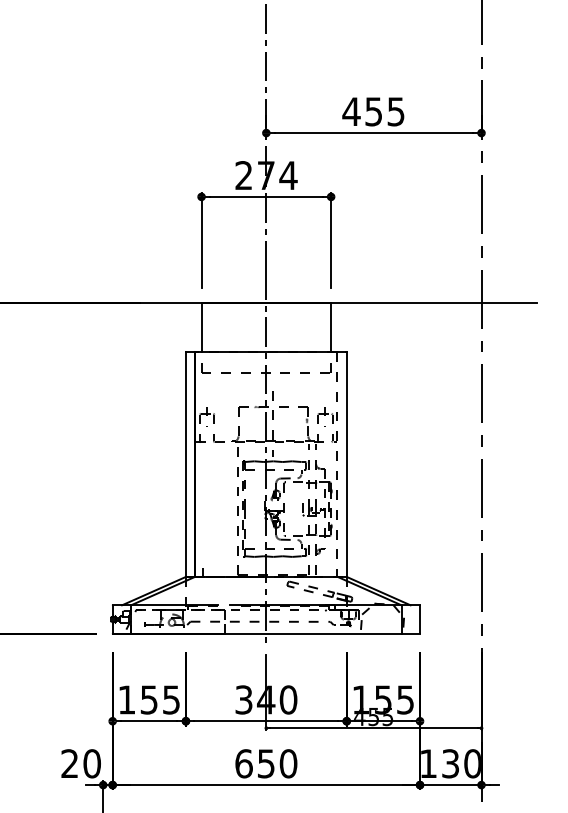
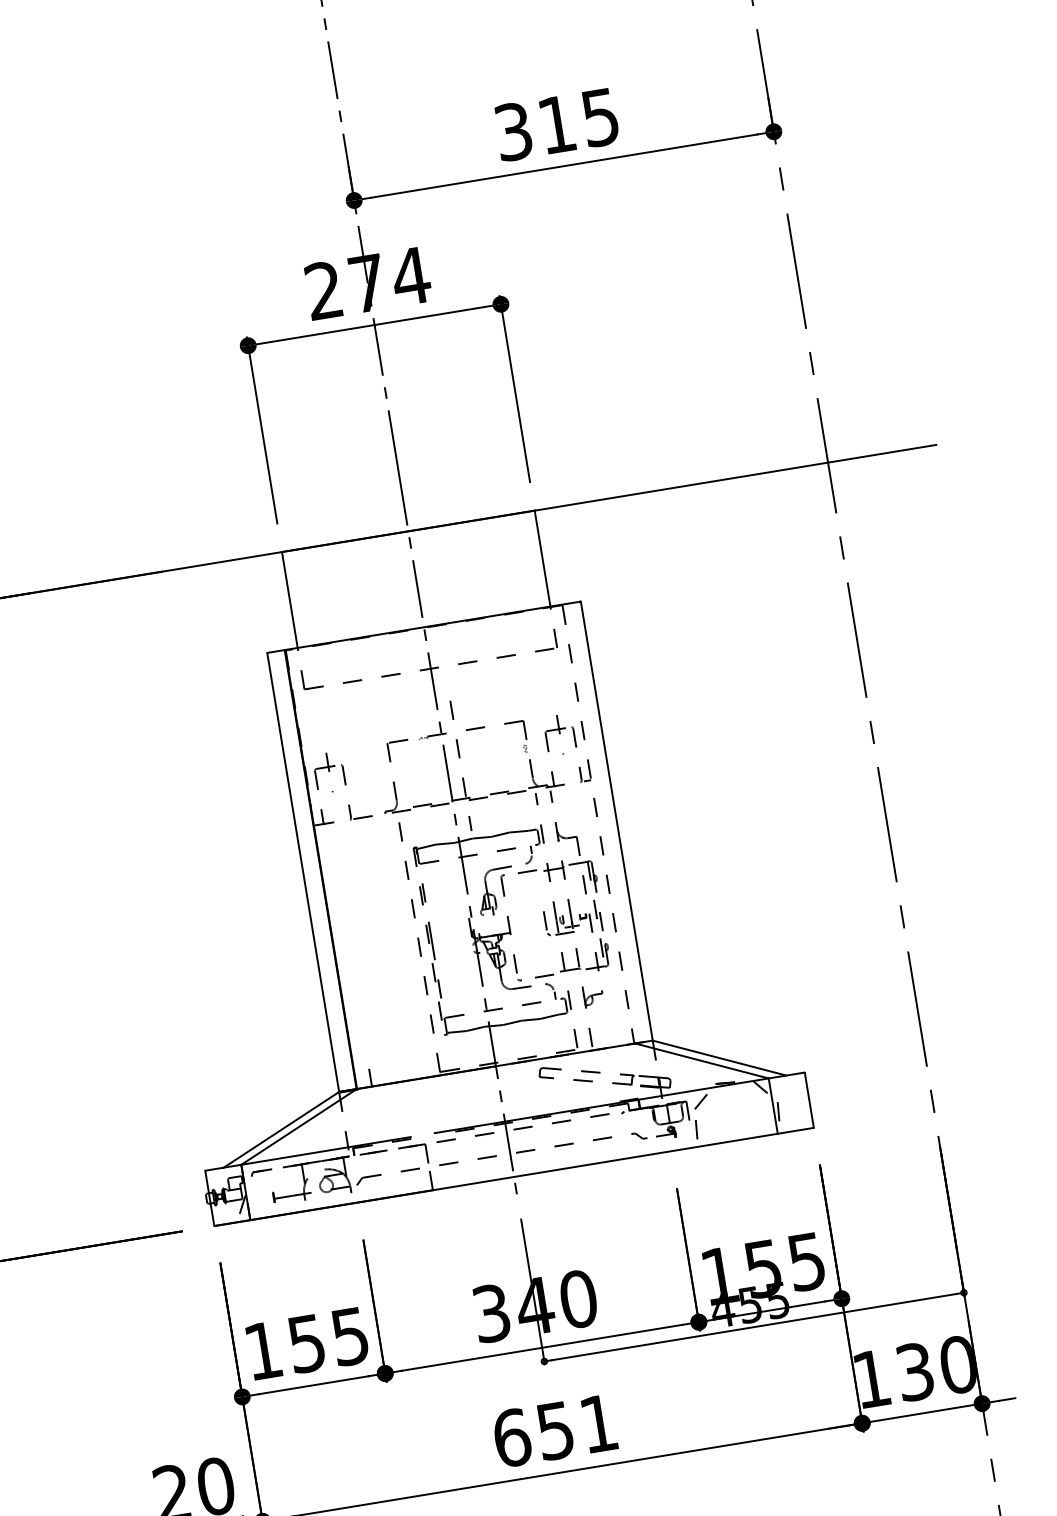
text: (361, 111) -> (532, 128), 455 -> 315
text: (288, 763) -> (598, 1423), 650 -> 651

